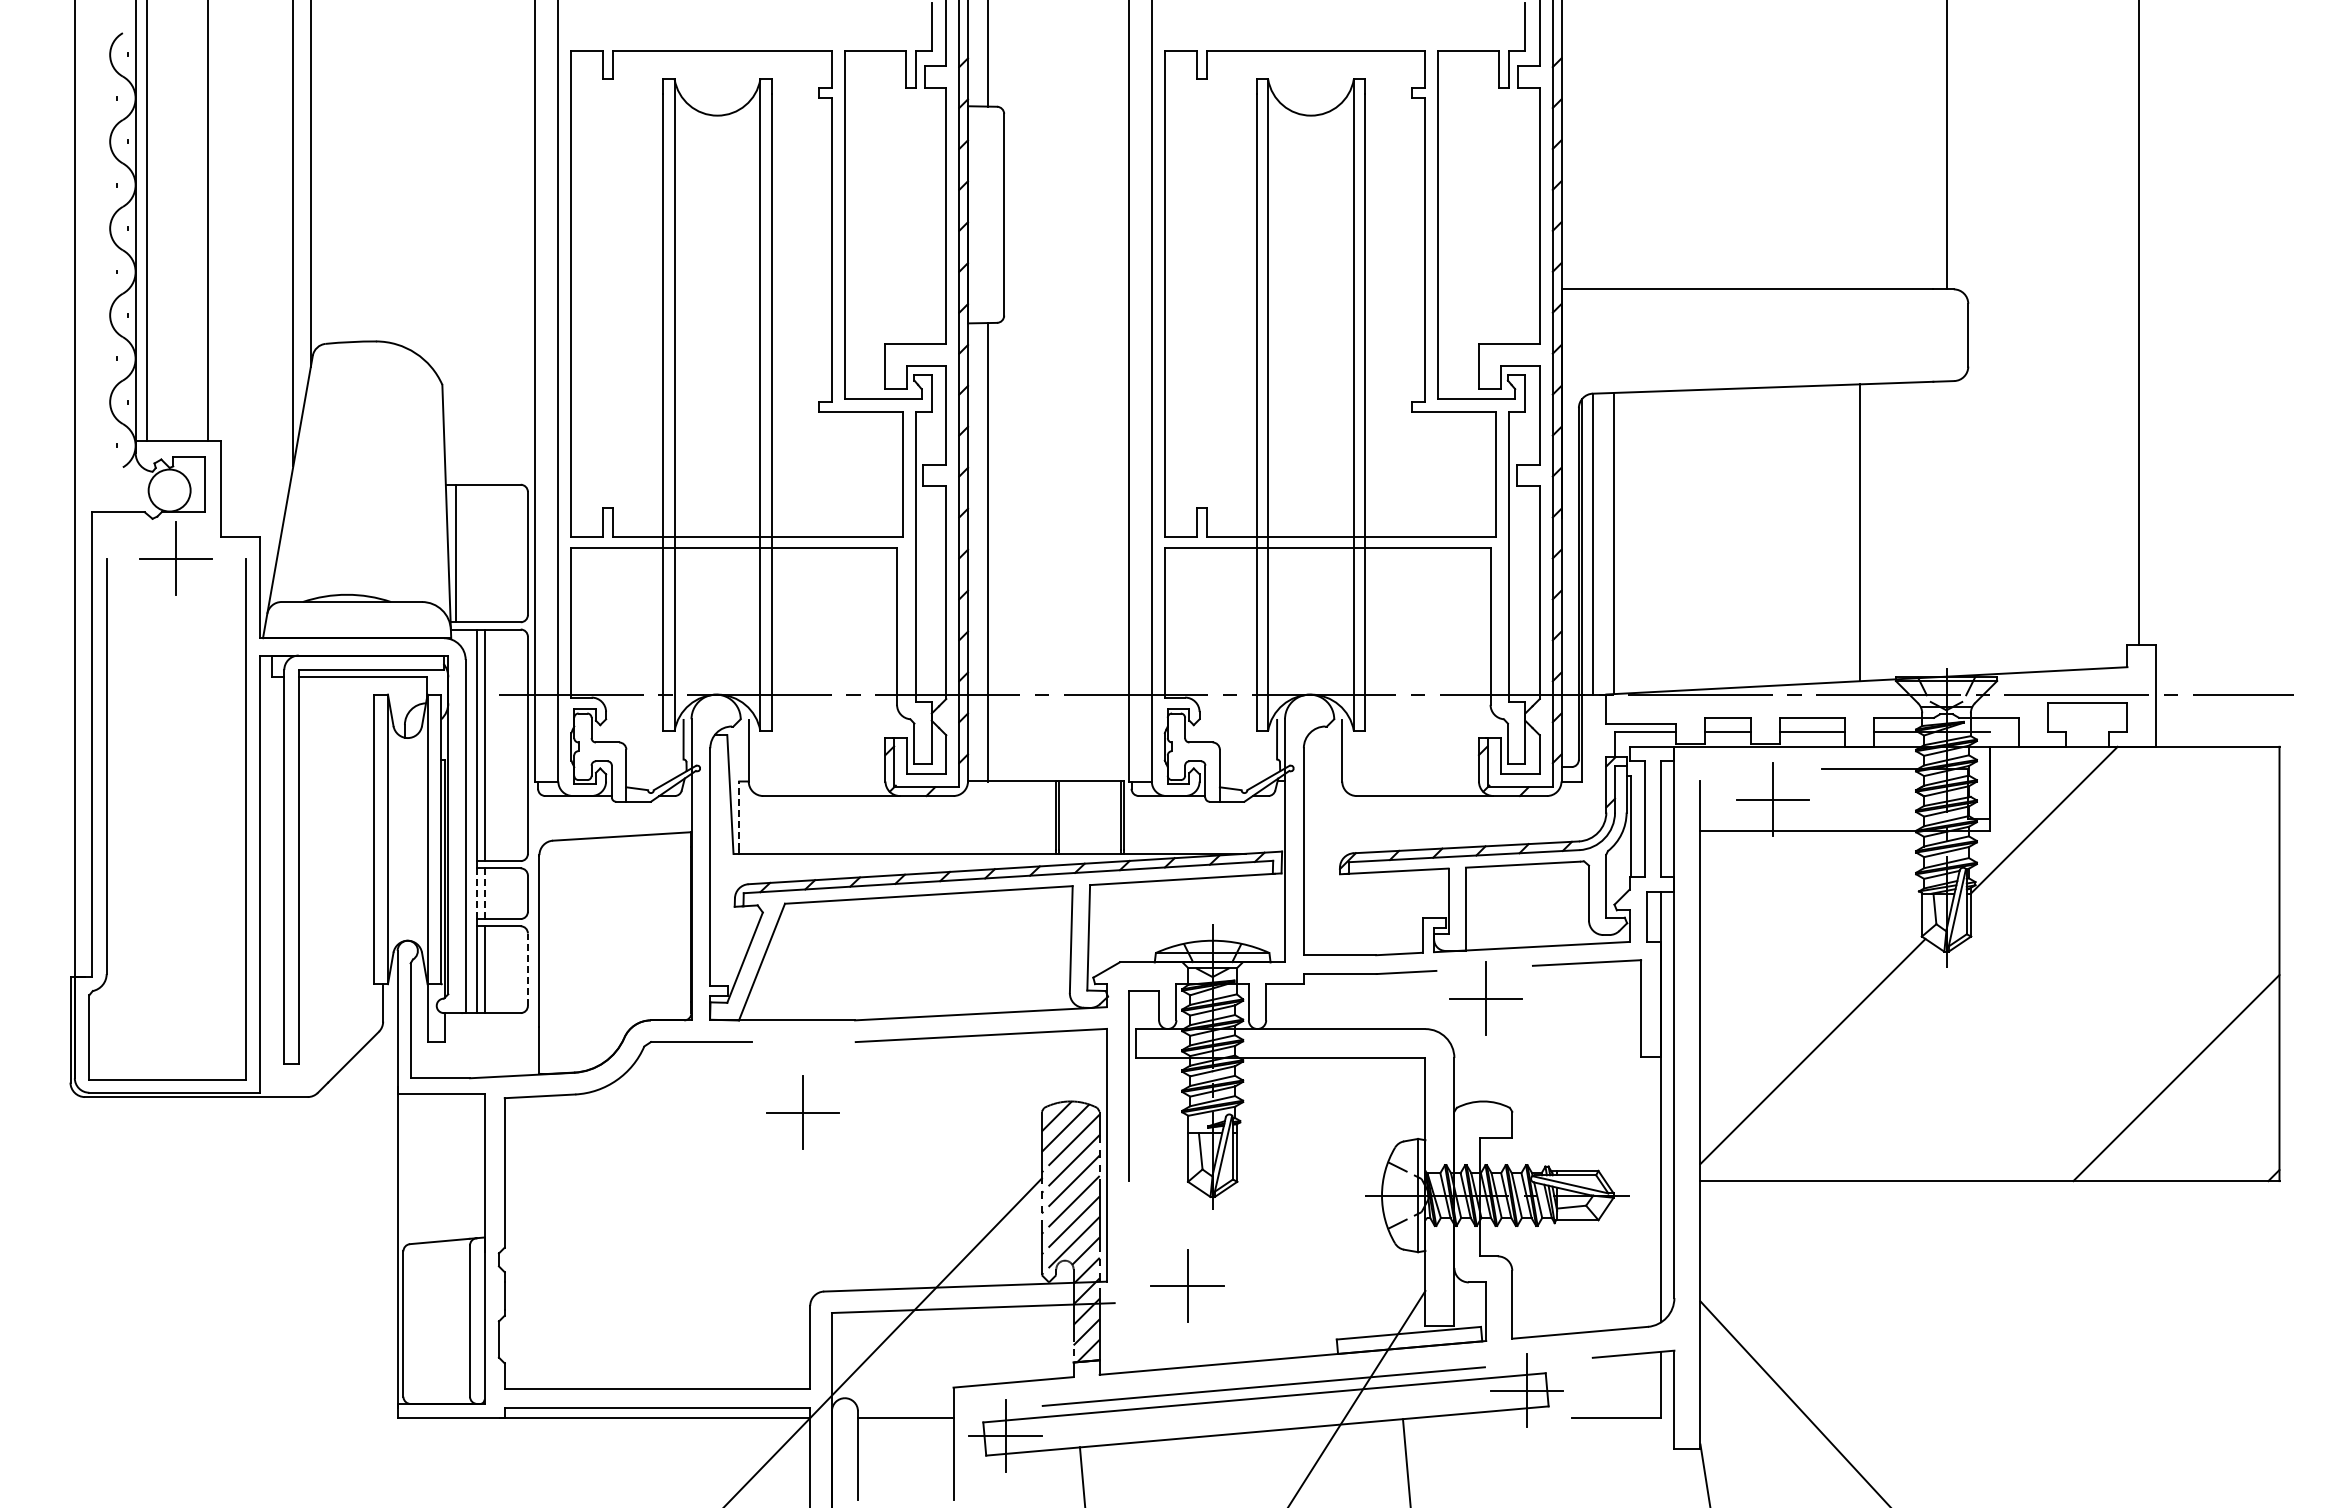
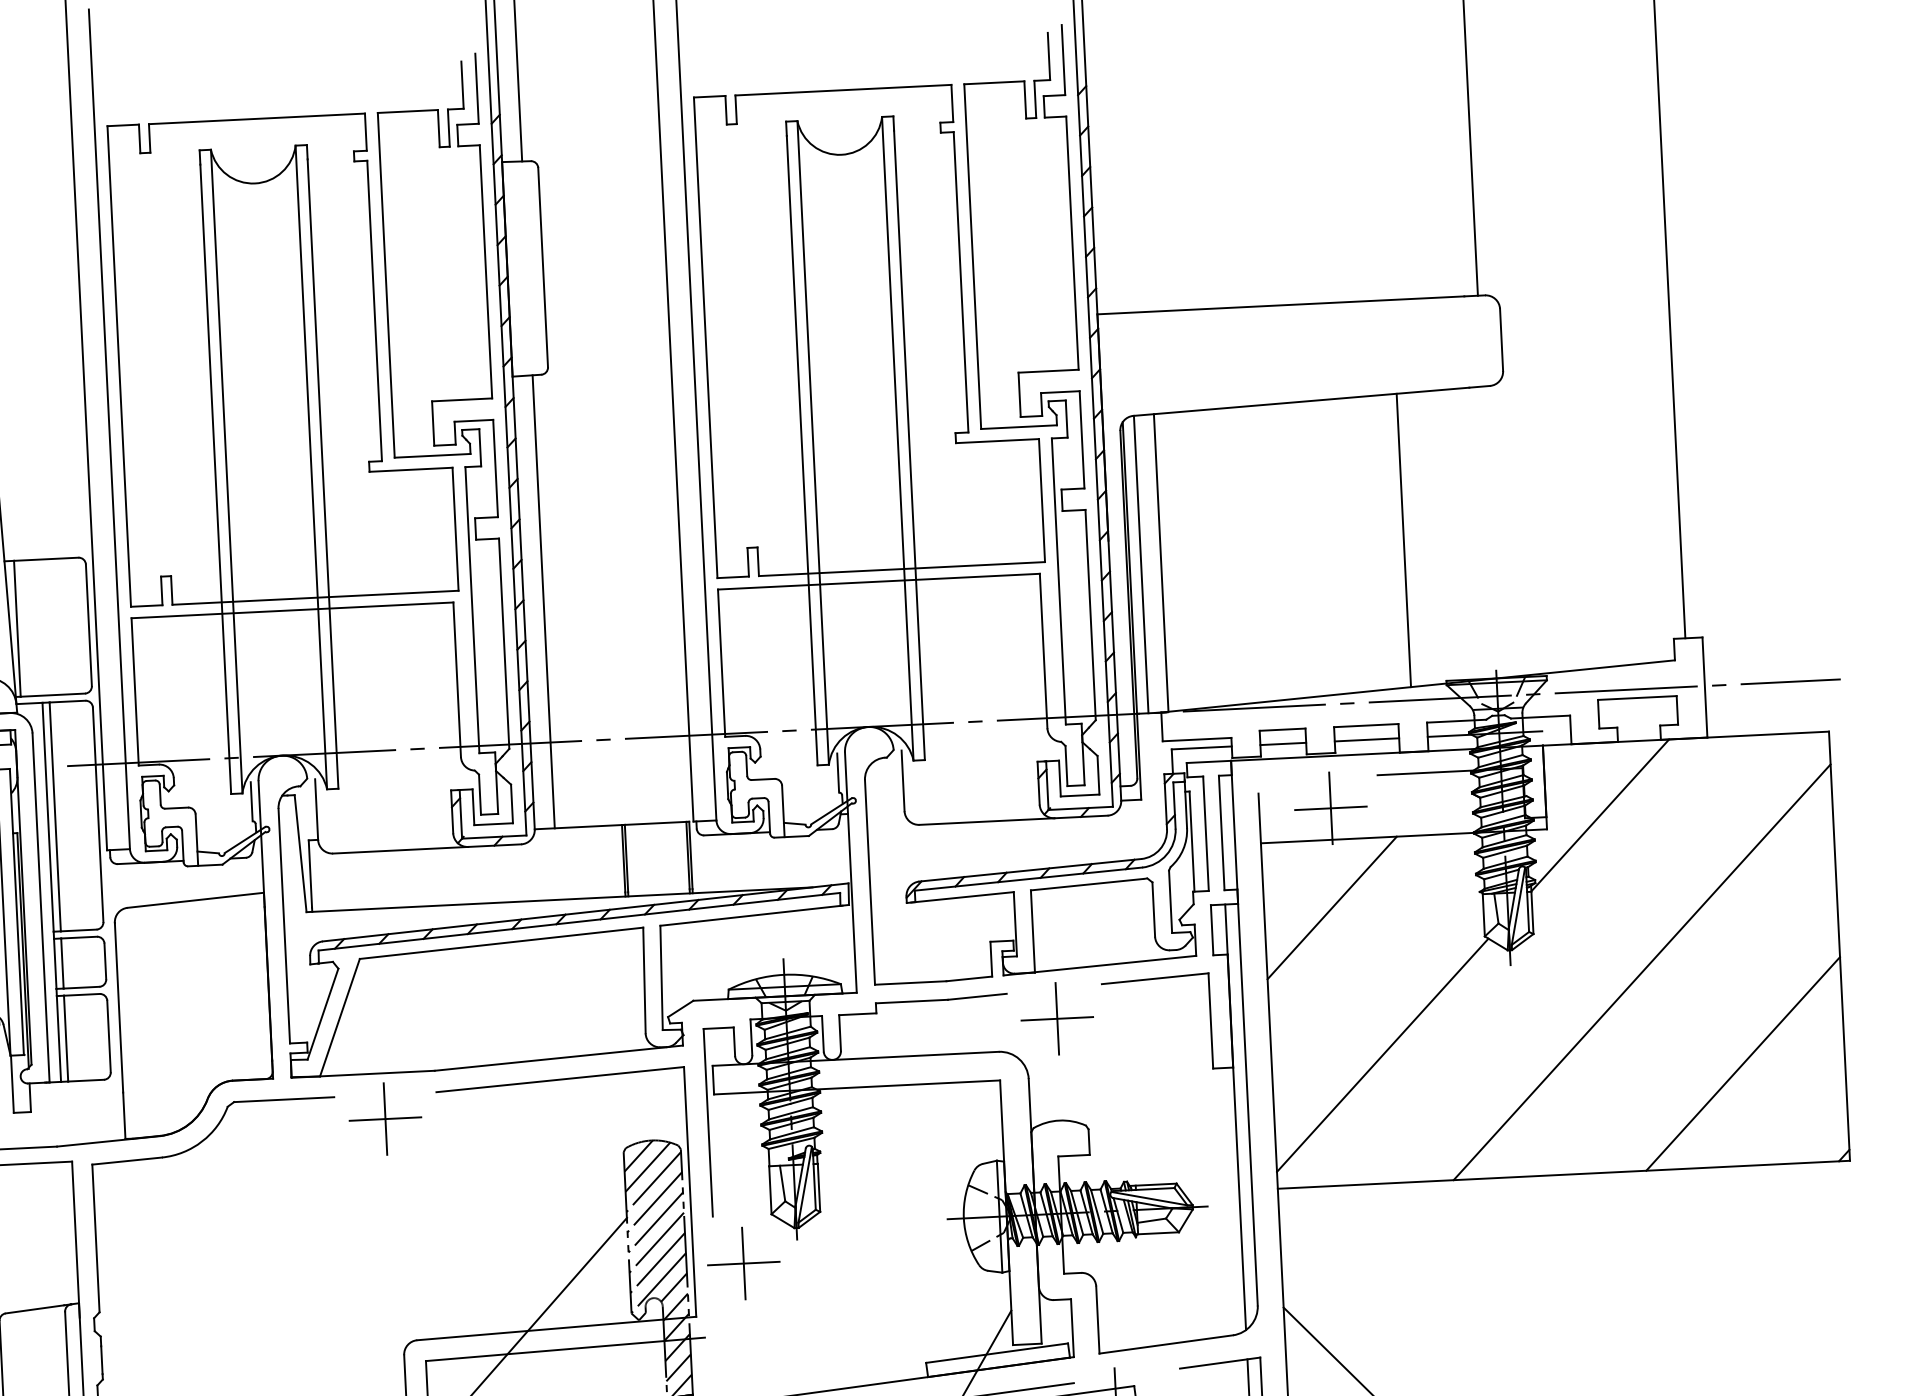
line: (739, 815) -> (310, 873), dashed -> solid
line: (477, 893) -> (55, 963), dashed -> solid
line: (484, 894) -> (62, 964), dashed -> solid
line: (1769, 900) -> (1332, 908), added
line: (527, 969) -> (108, 1036), dashed -> solid
line: (2078, 980) -> (1641, 972), added
part: (802, 1112) -> (385, 1118), moved
part: (1187, 1285) -> (743, 1262), moved

